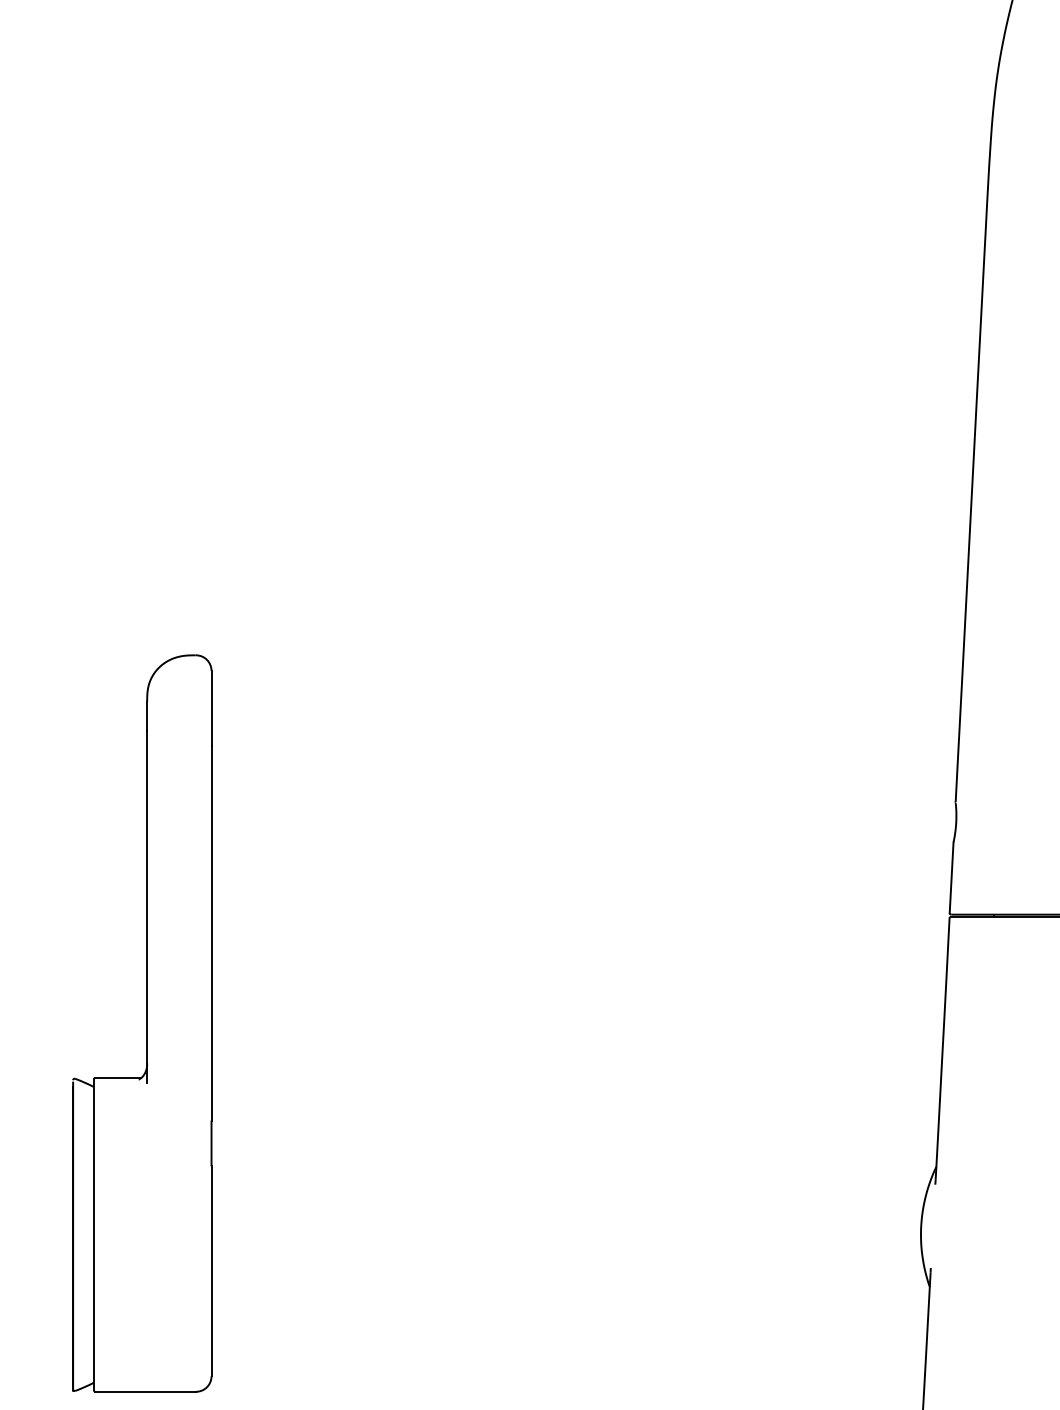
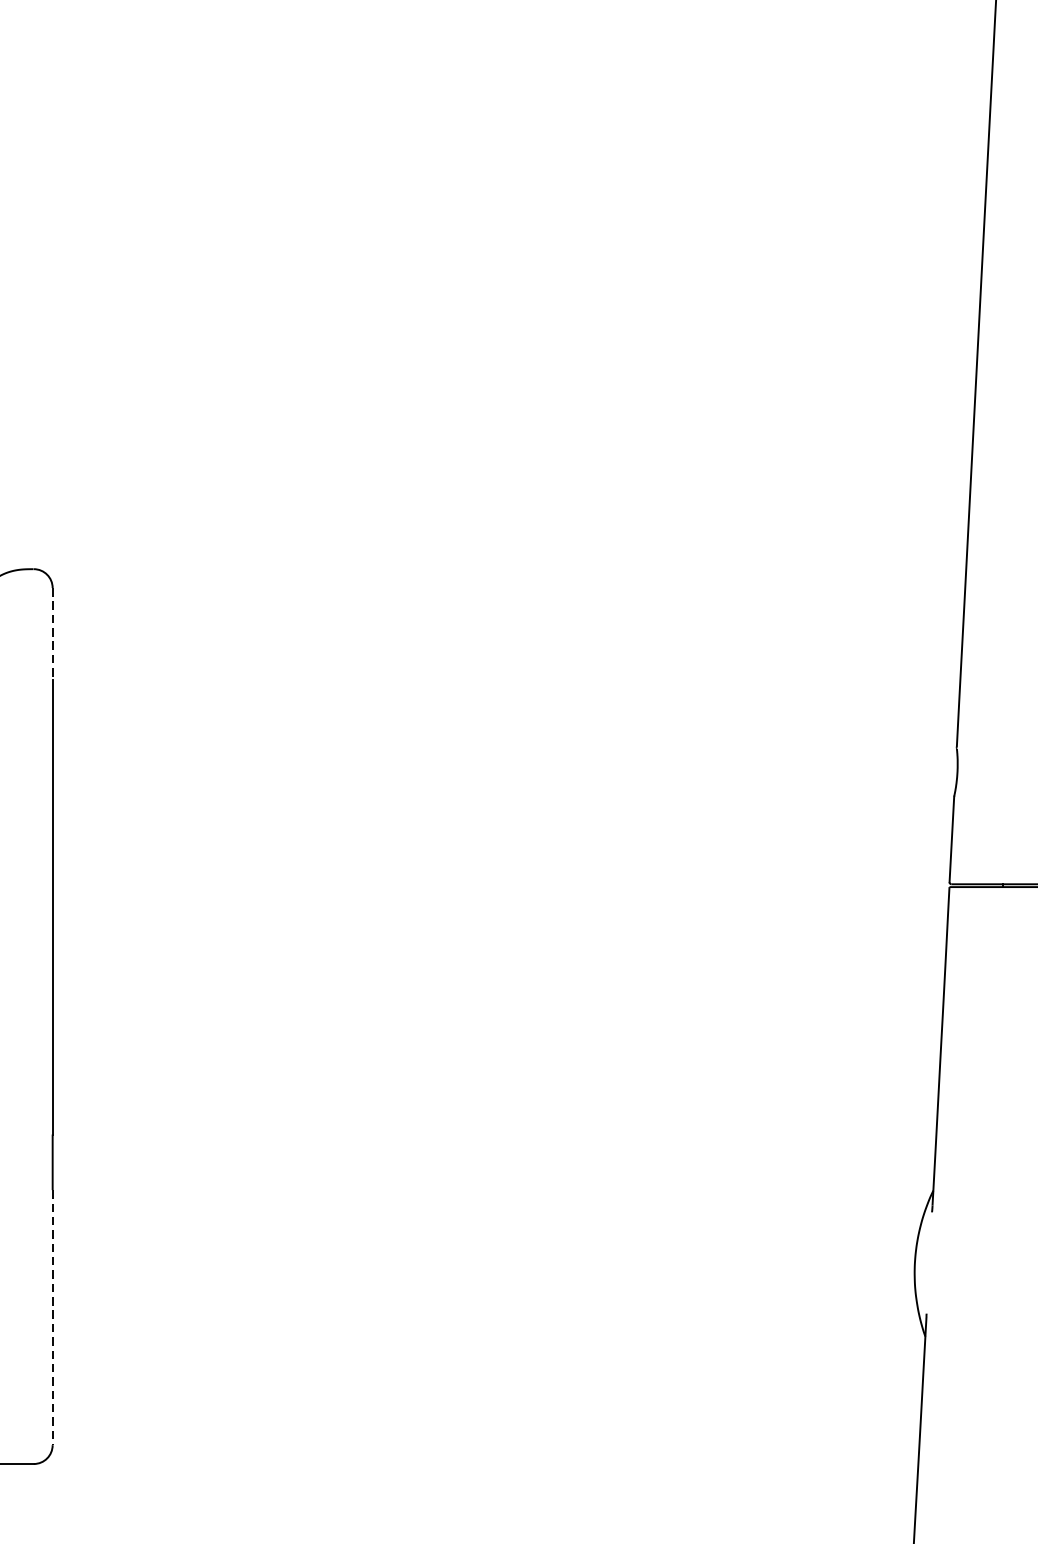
line: (211, 708) -> (52, 633), solid -> dashed
line: (211, 1271) -> (52, 1317), solid -> dashed

